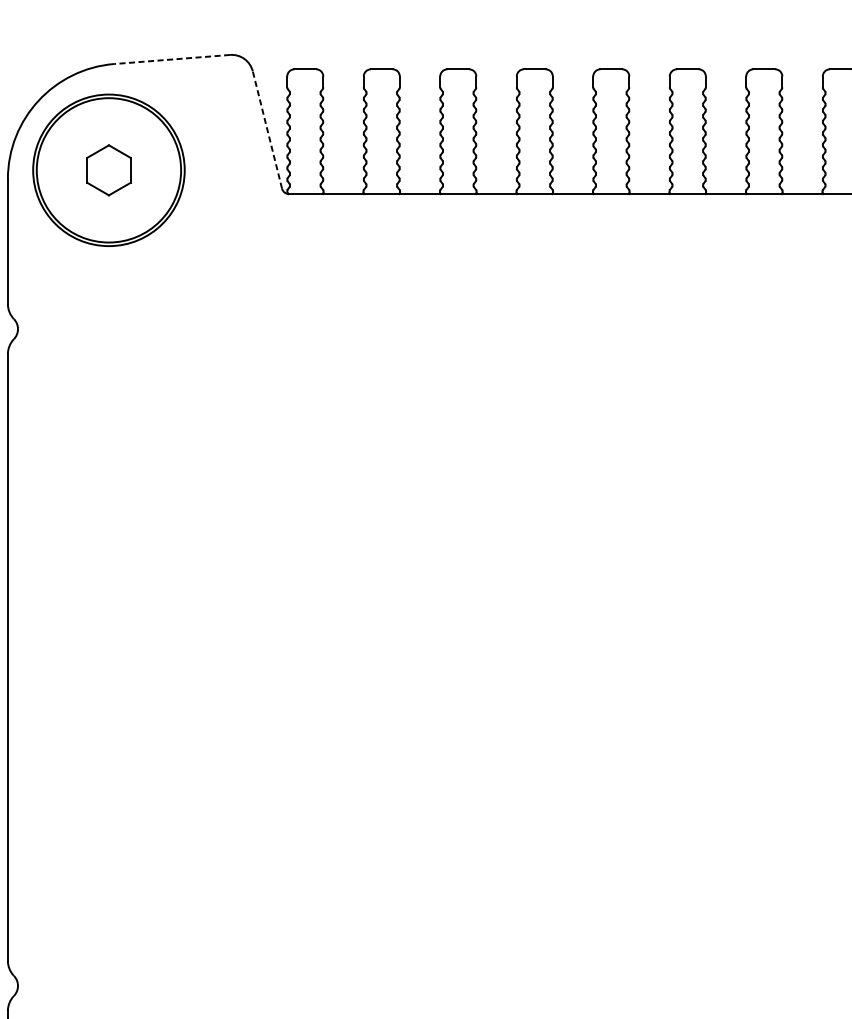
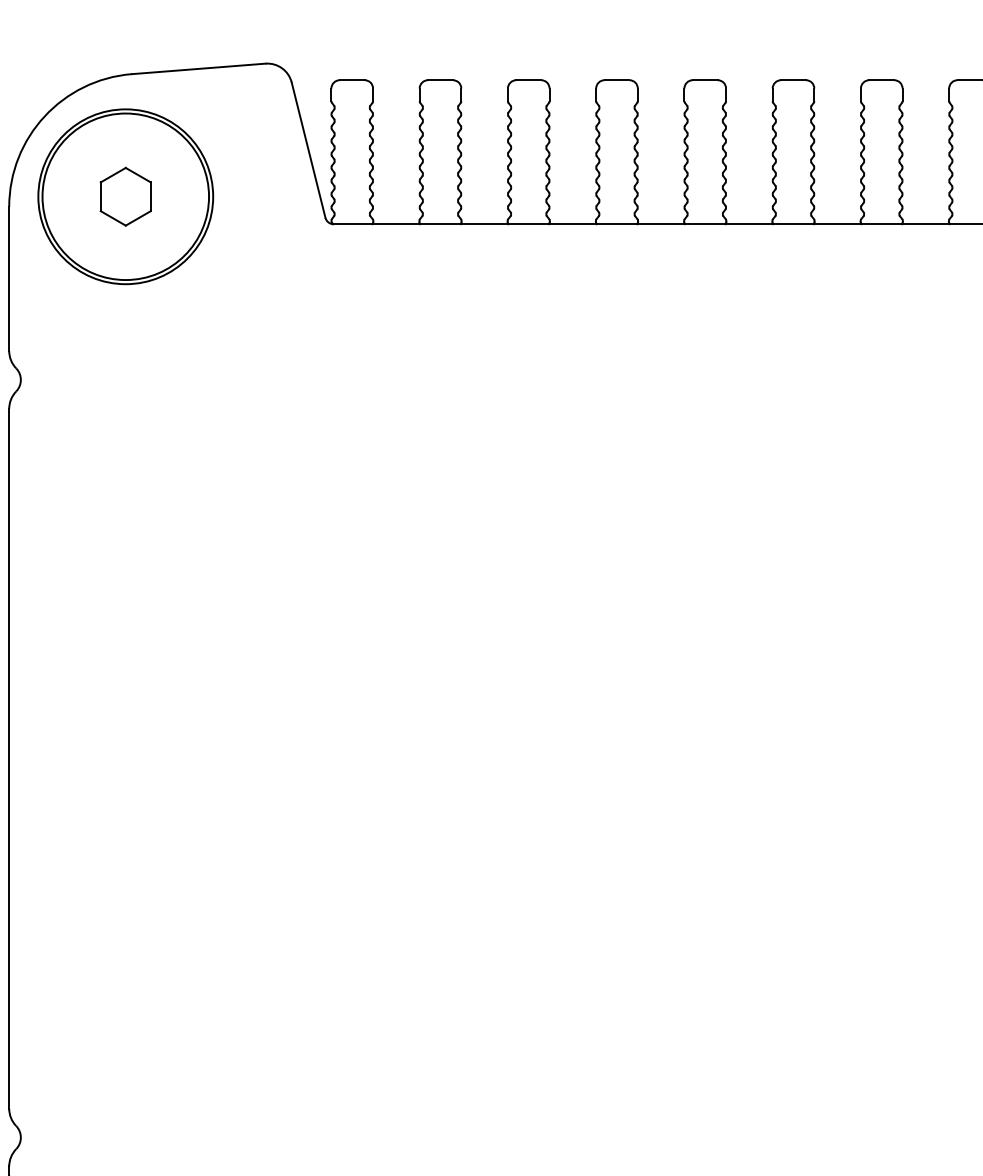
line: (171, 59) -> (198, 68), dashed -> solid
line: (267, 130) -> (308, 150), dashed -> solid

